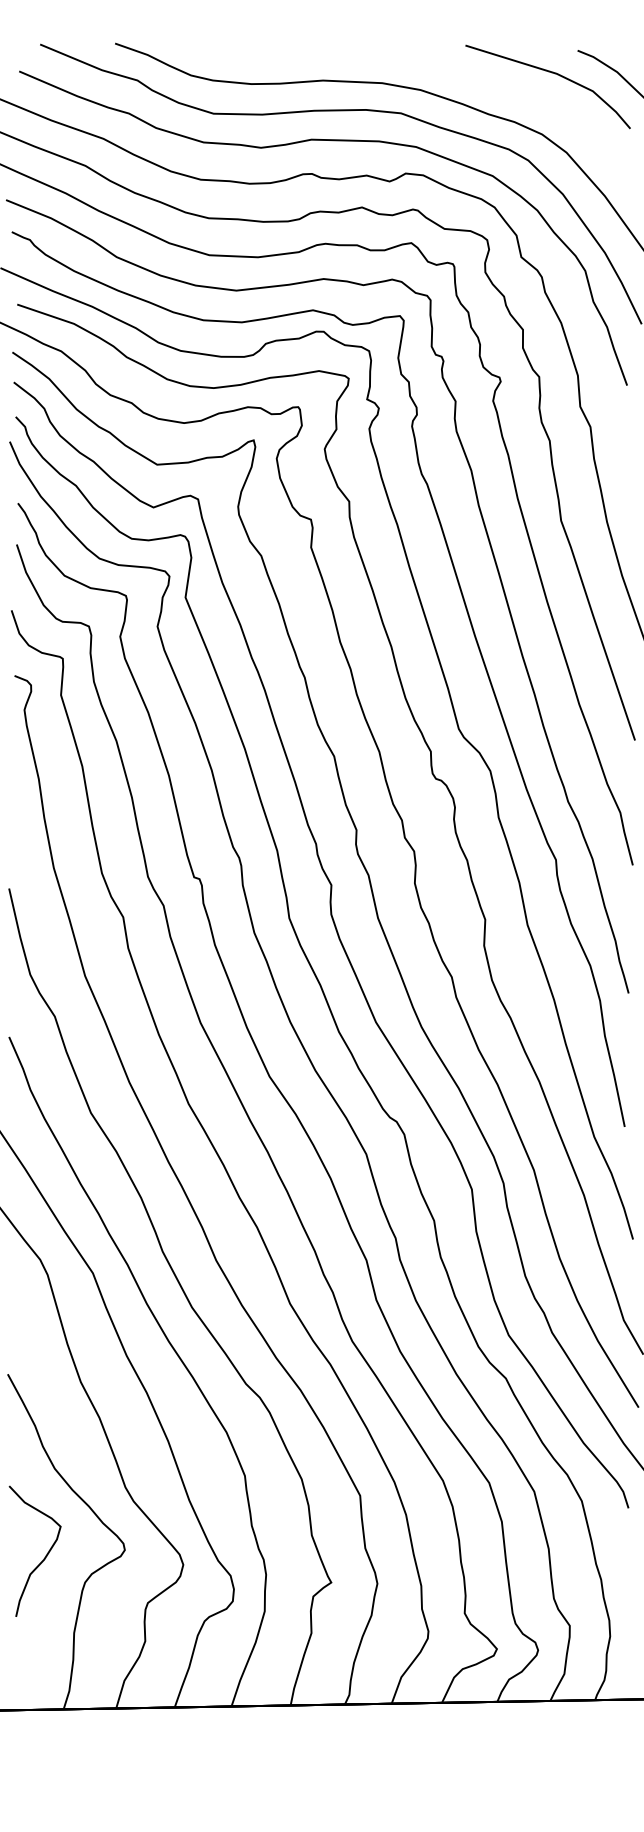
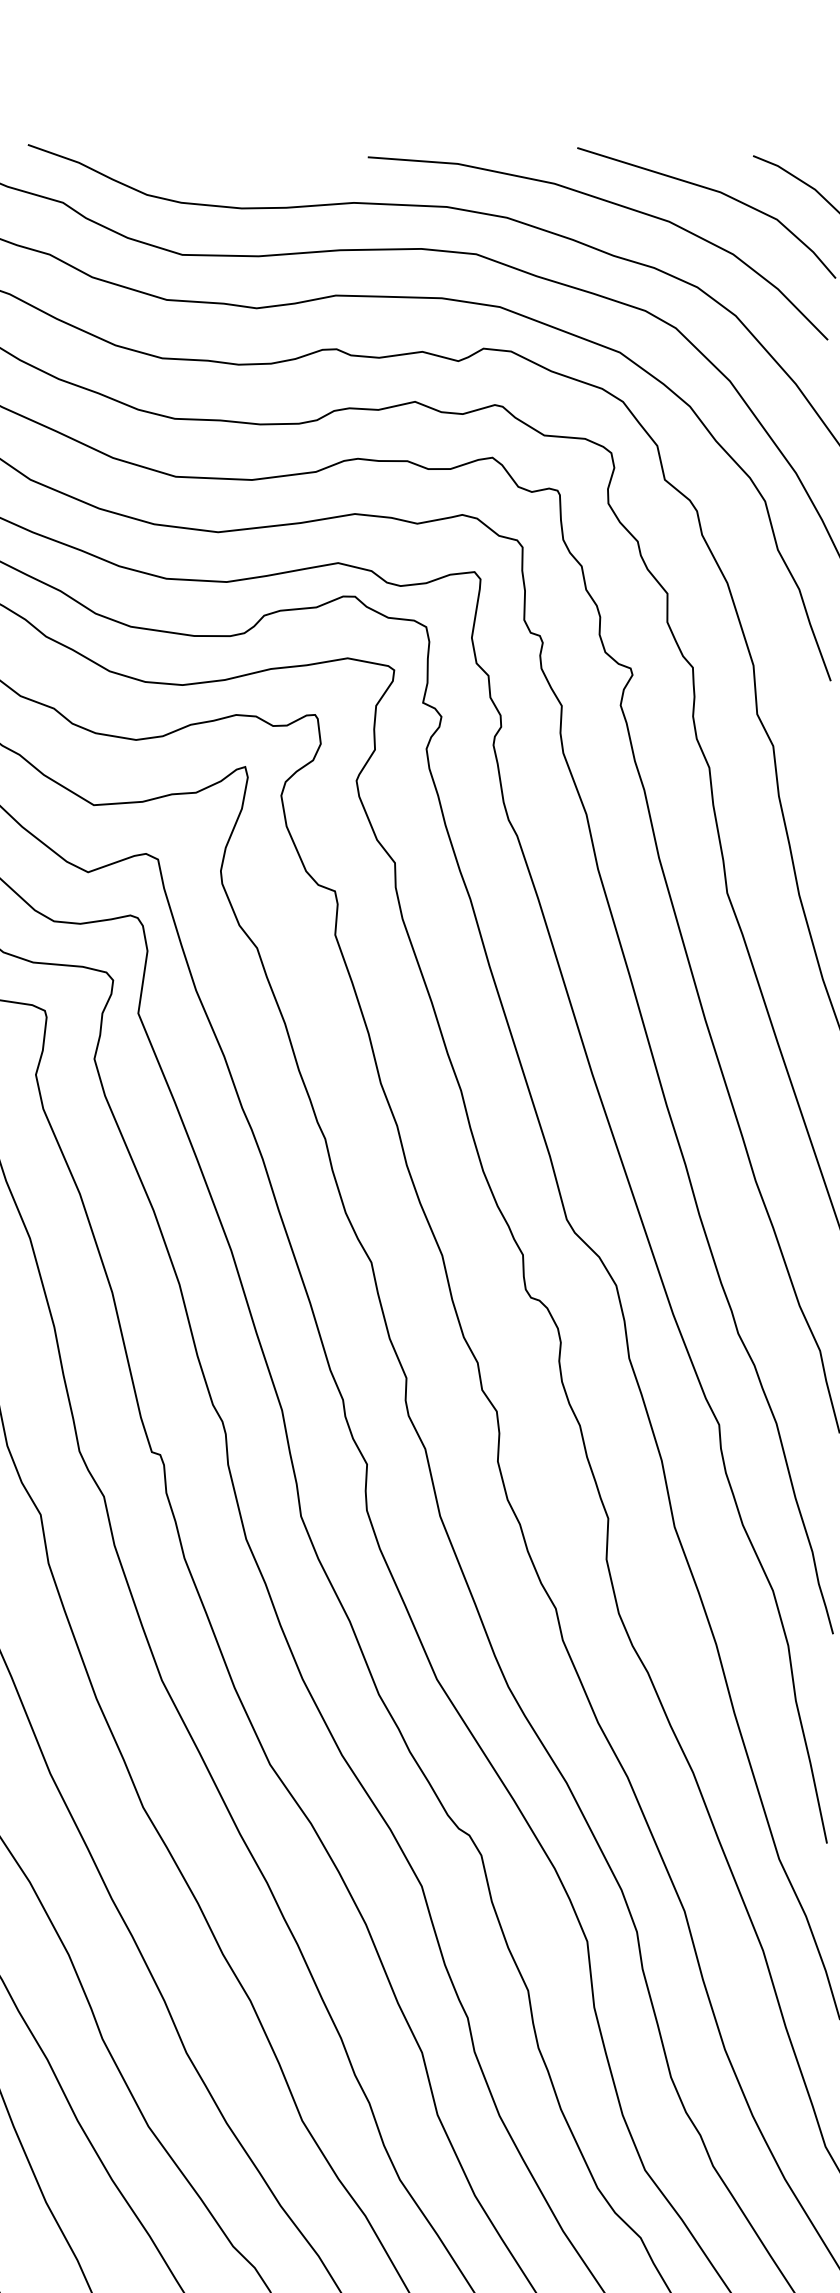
curve: (486, 81) -> (610, 204), added

